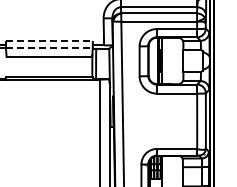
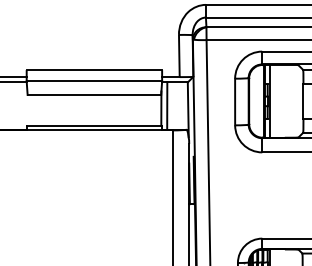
line: (49, 40) -> (94, 69), dashed -> solid
line: (49, 48) -> (94, 81), dashed -> solid

